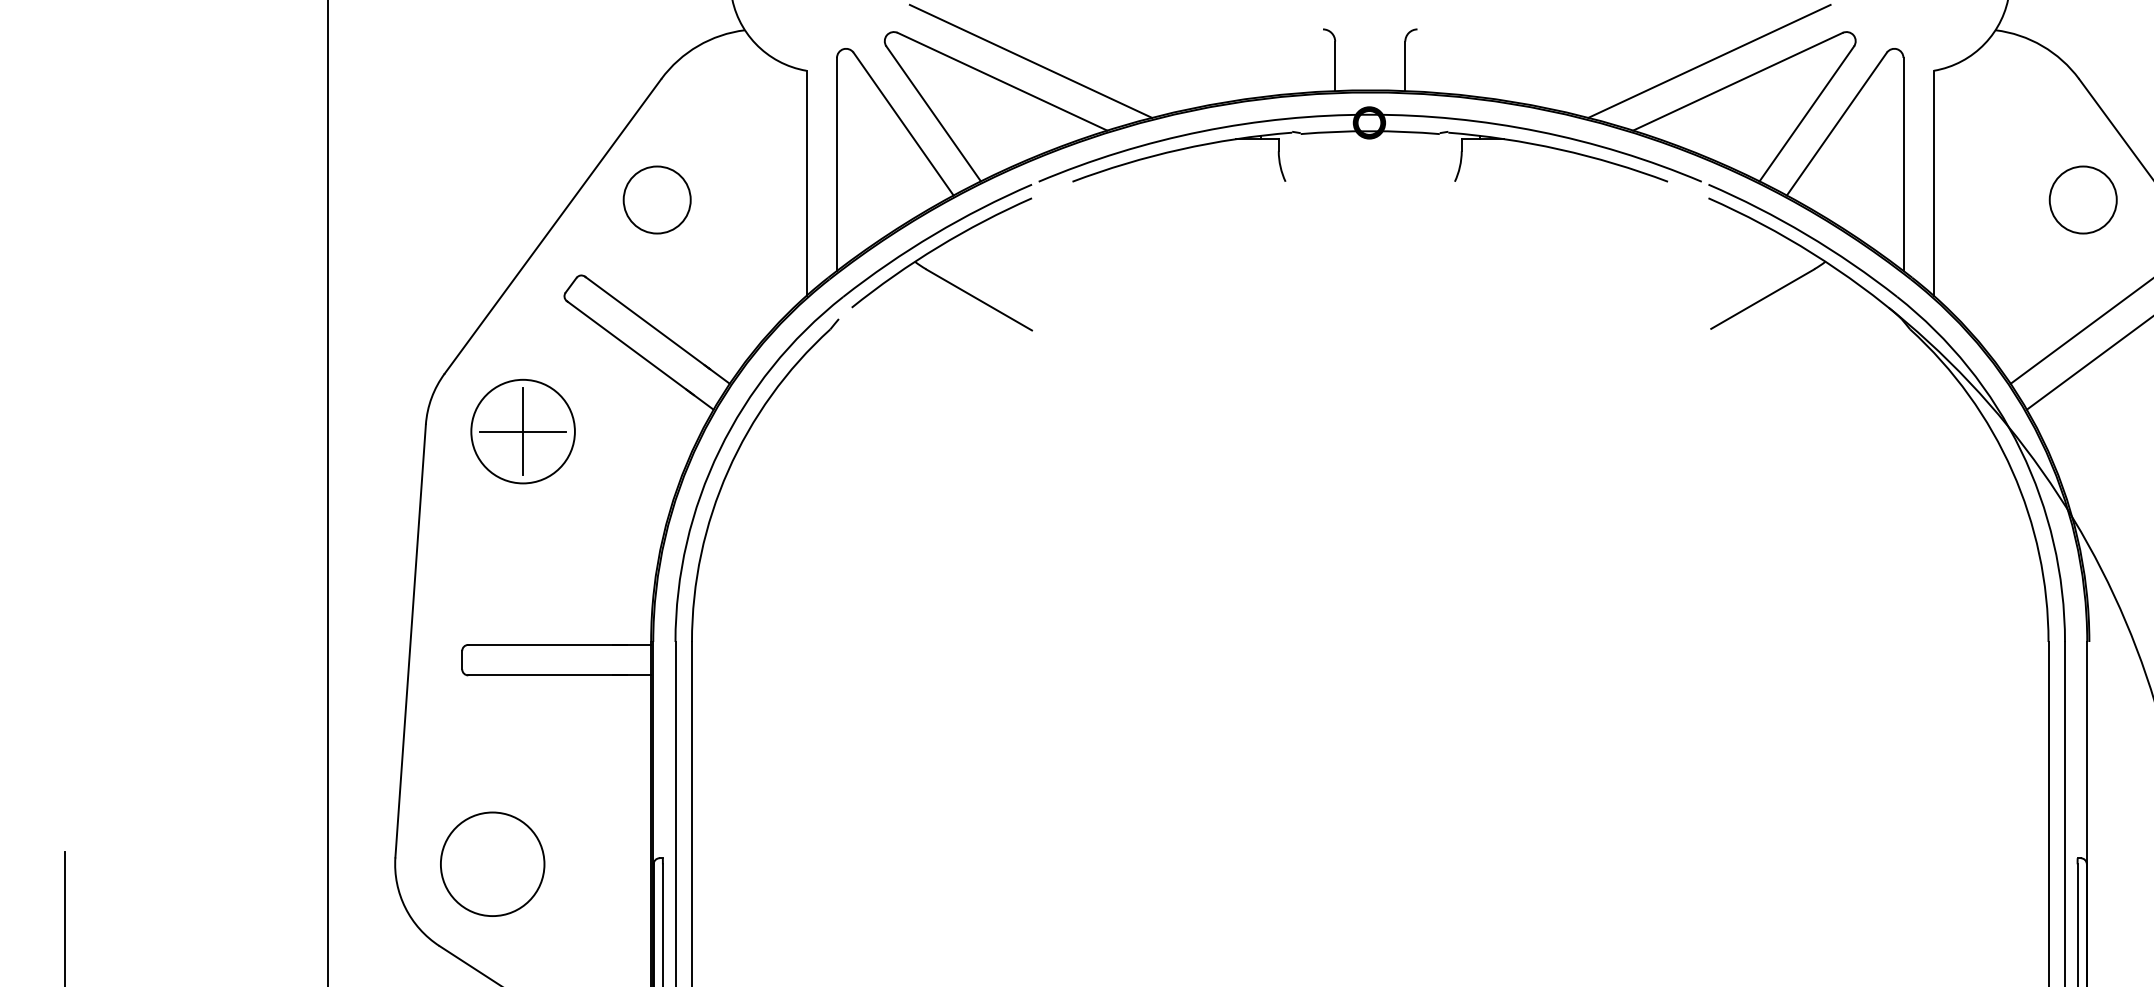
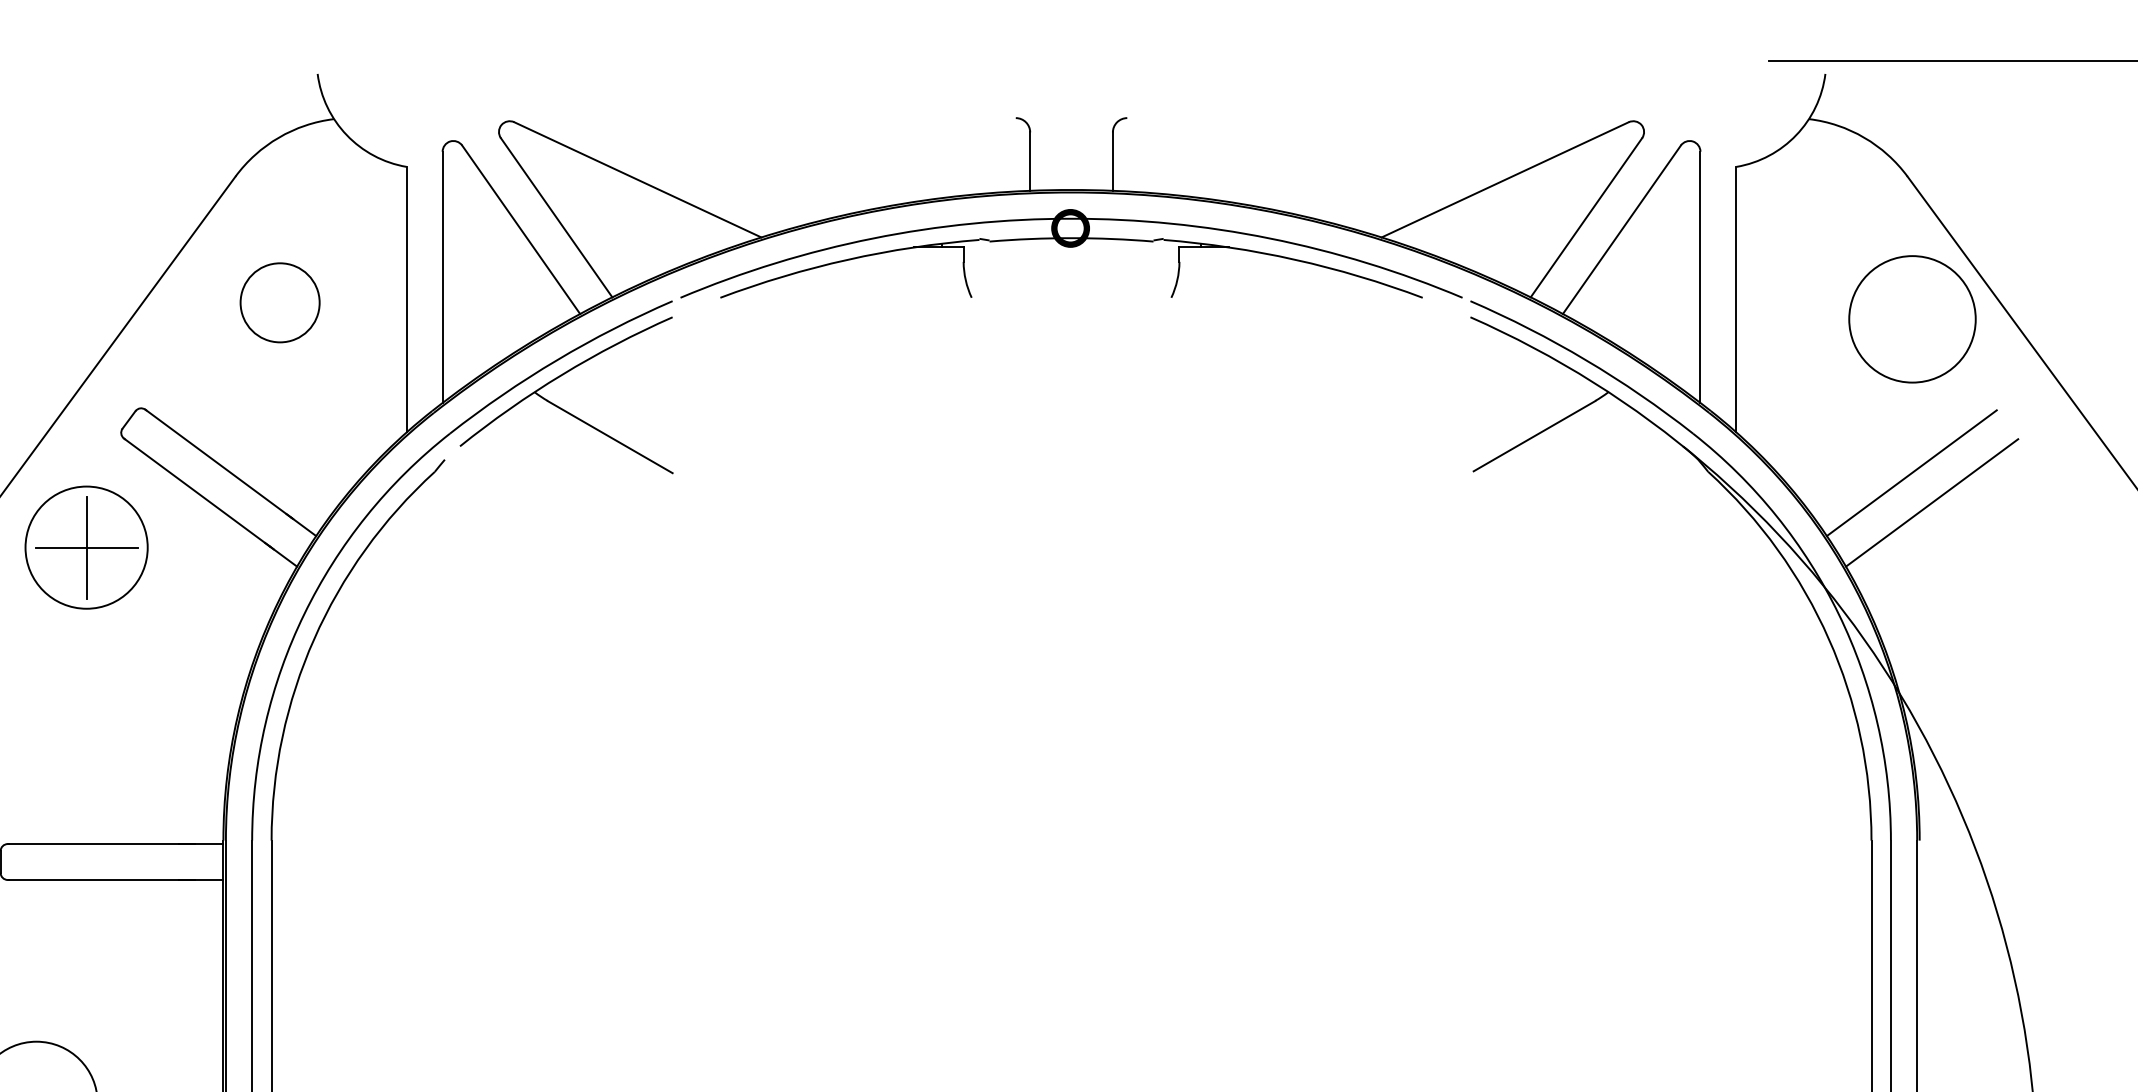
line: (1030, 60) -> (670, 154), removed
line: (1709, 60) -> (1471, 154), removed
circle: (656, 199) -> (279, 302), moved
circle: (2082, 199) -> (1911, 318), size x1.6
part: (522, 431) -> (85, 547), moved

